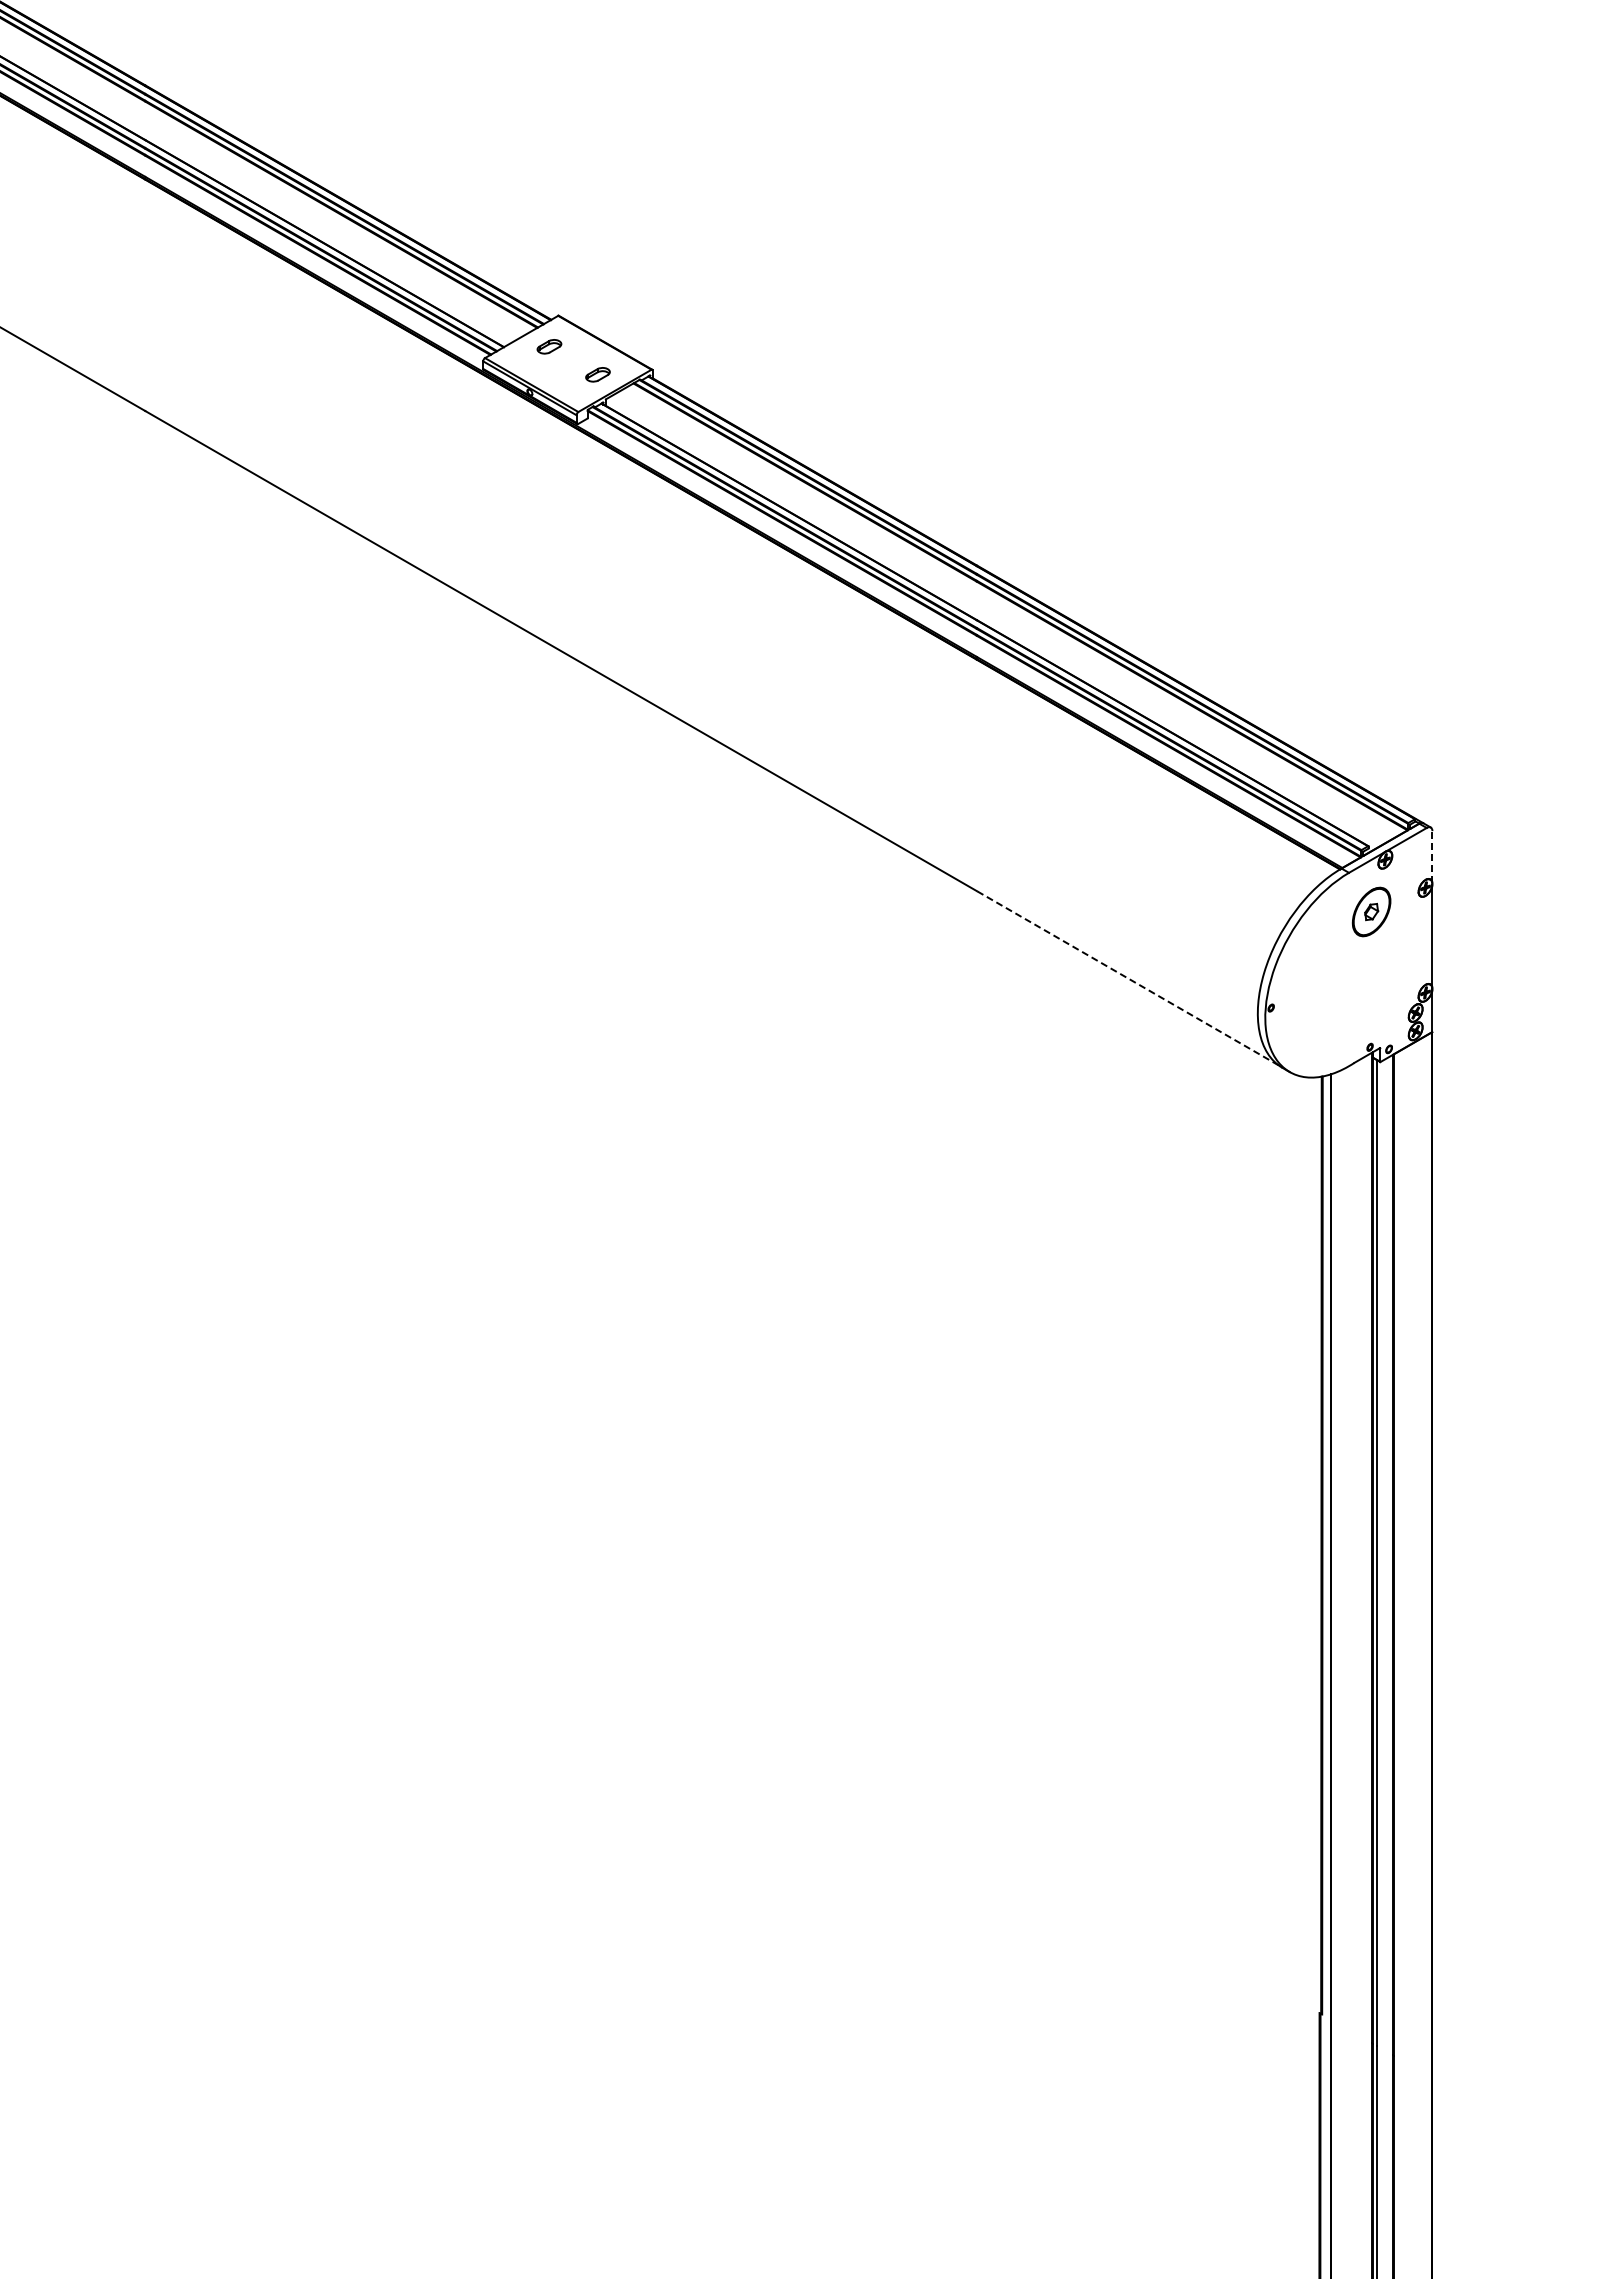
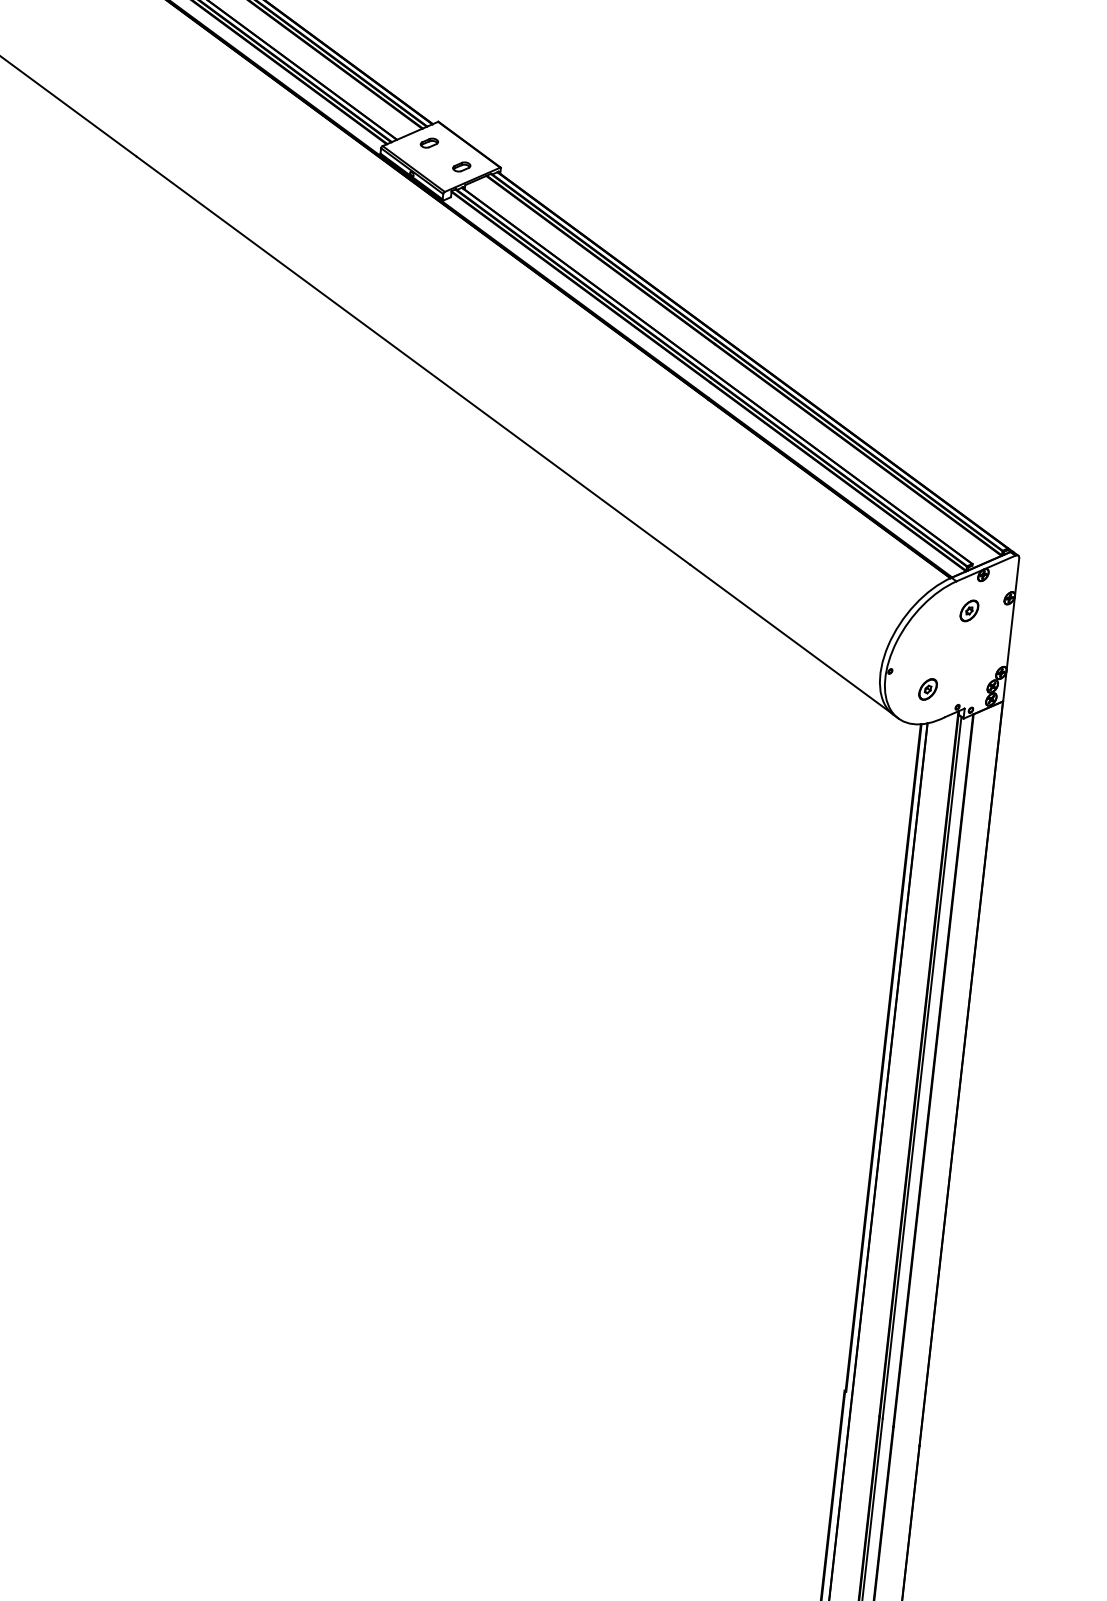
line: (1432, 856) -> (1017, 576), dashed -> solid
part: (1371, 911) -> (969, 610), size x0.62
line: (1127, 978) -> (790, 638), dashed -> solid
part: (1325, 1027) -> (927, 689), added

